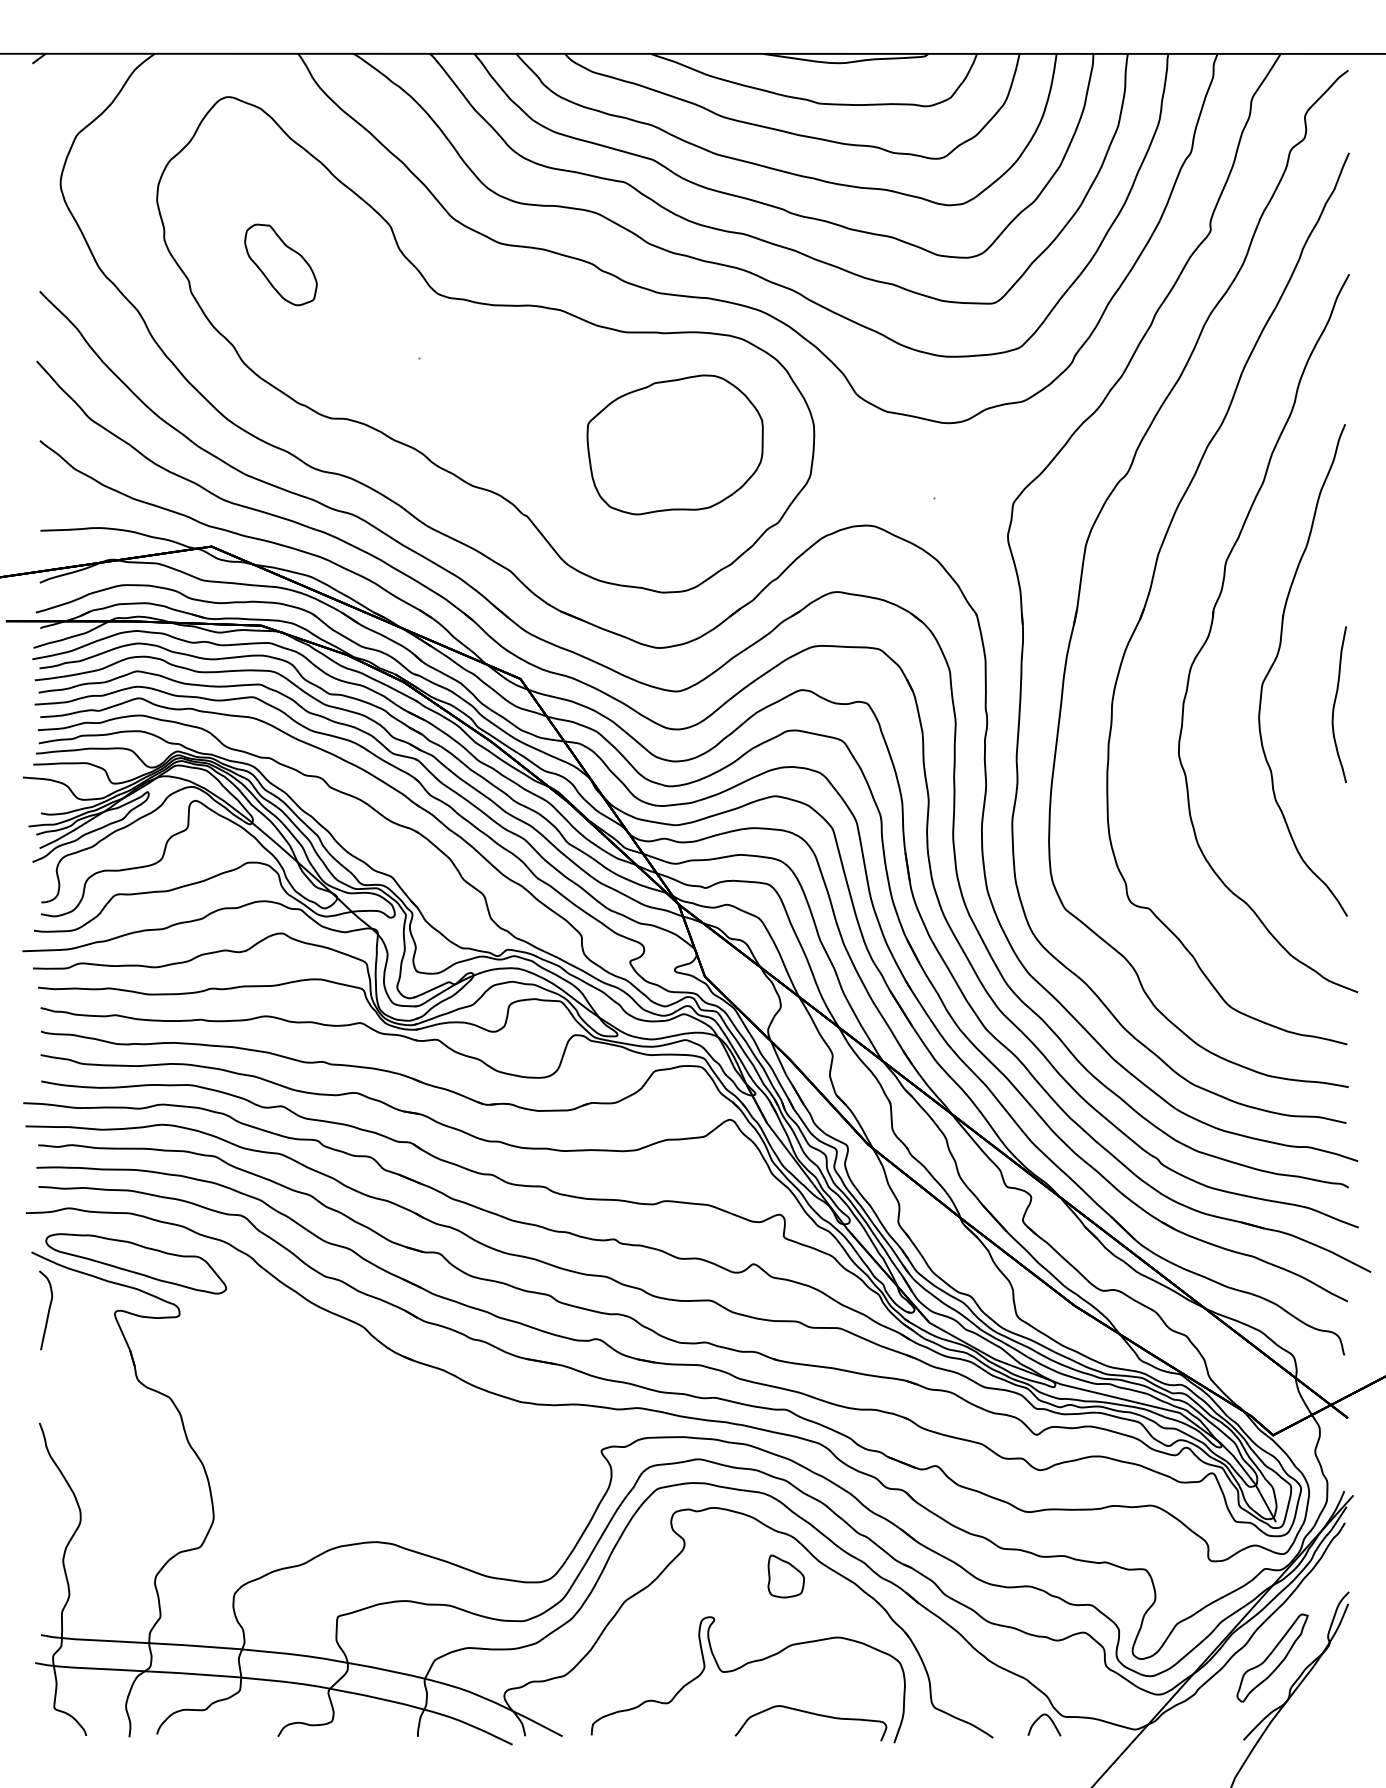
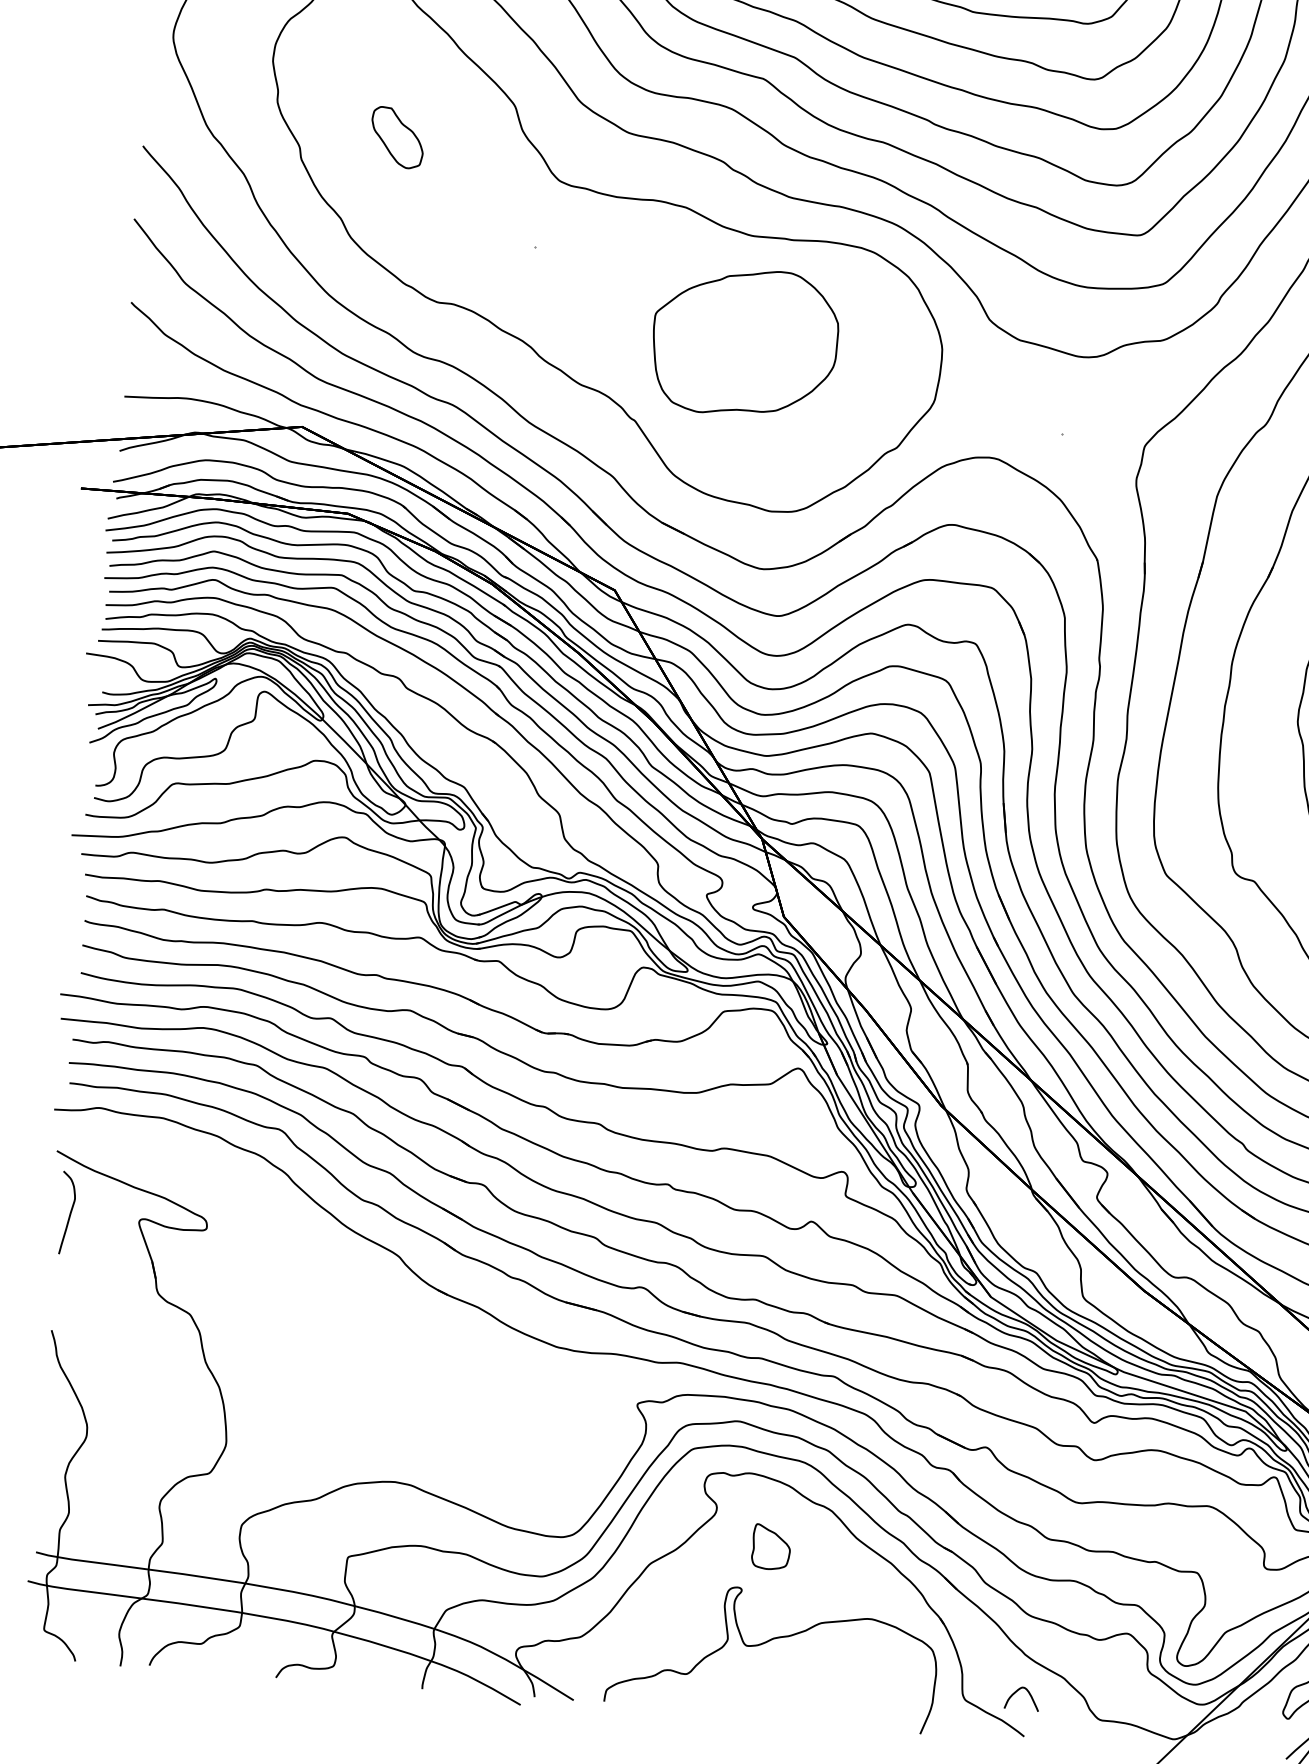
part: (280, 264) -> (397, 137), size x0.7
part: (674, 444) -> (744, 341), moved
part: (136, 1263) -> (165, 1171), removed
part: (785, 1576) -> (770, 1547), moved
curve: (811, 1714) -> (835, 1697), removed
curve: (1050, 1720) -> (1028, 1694), moved

